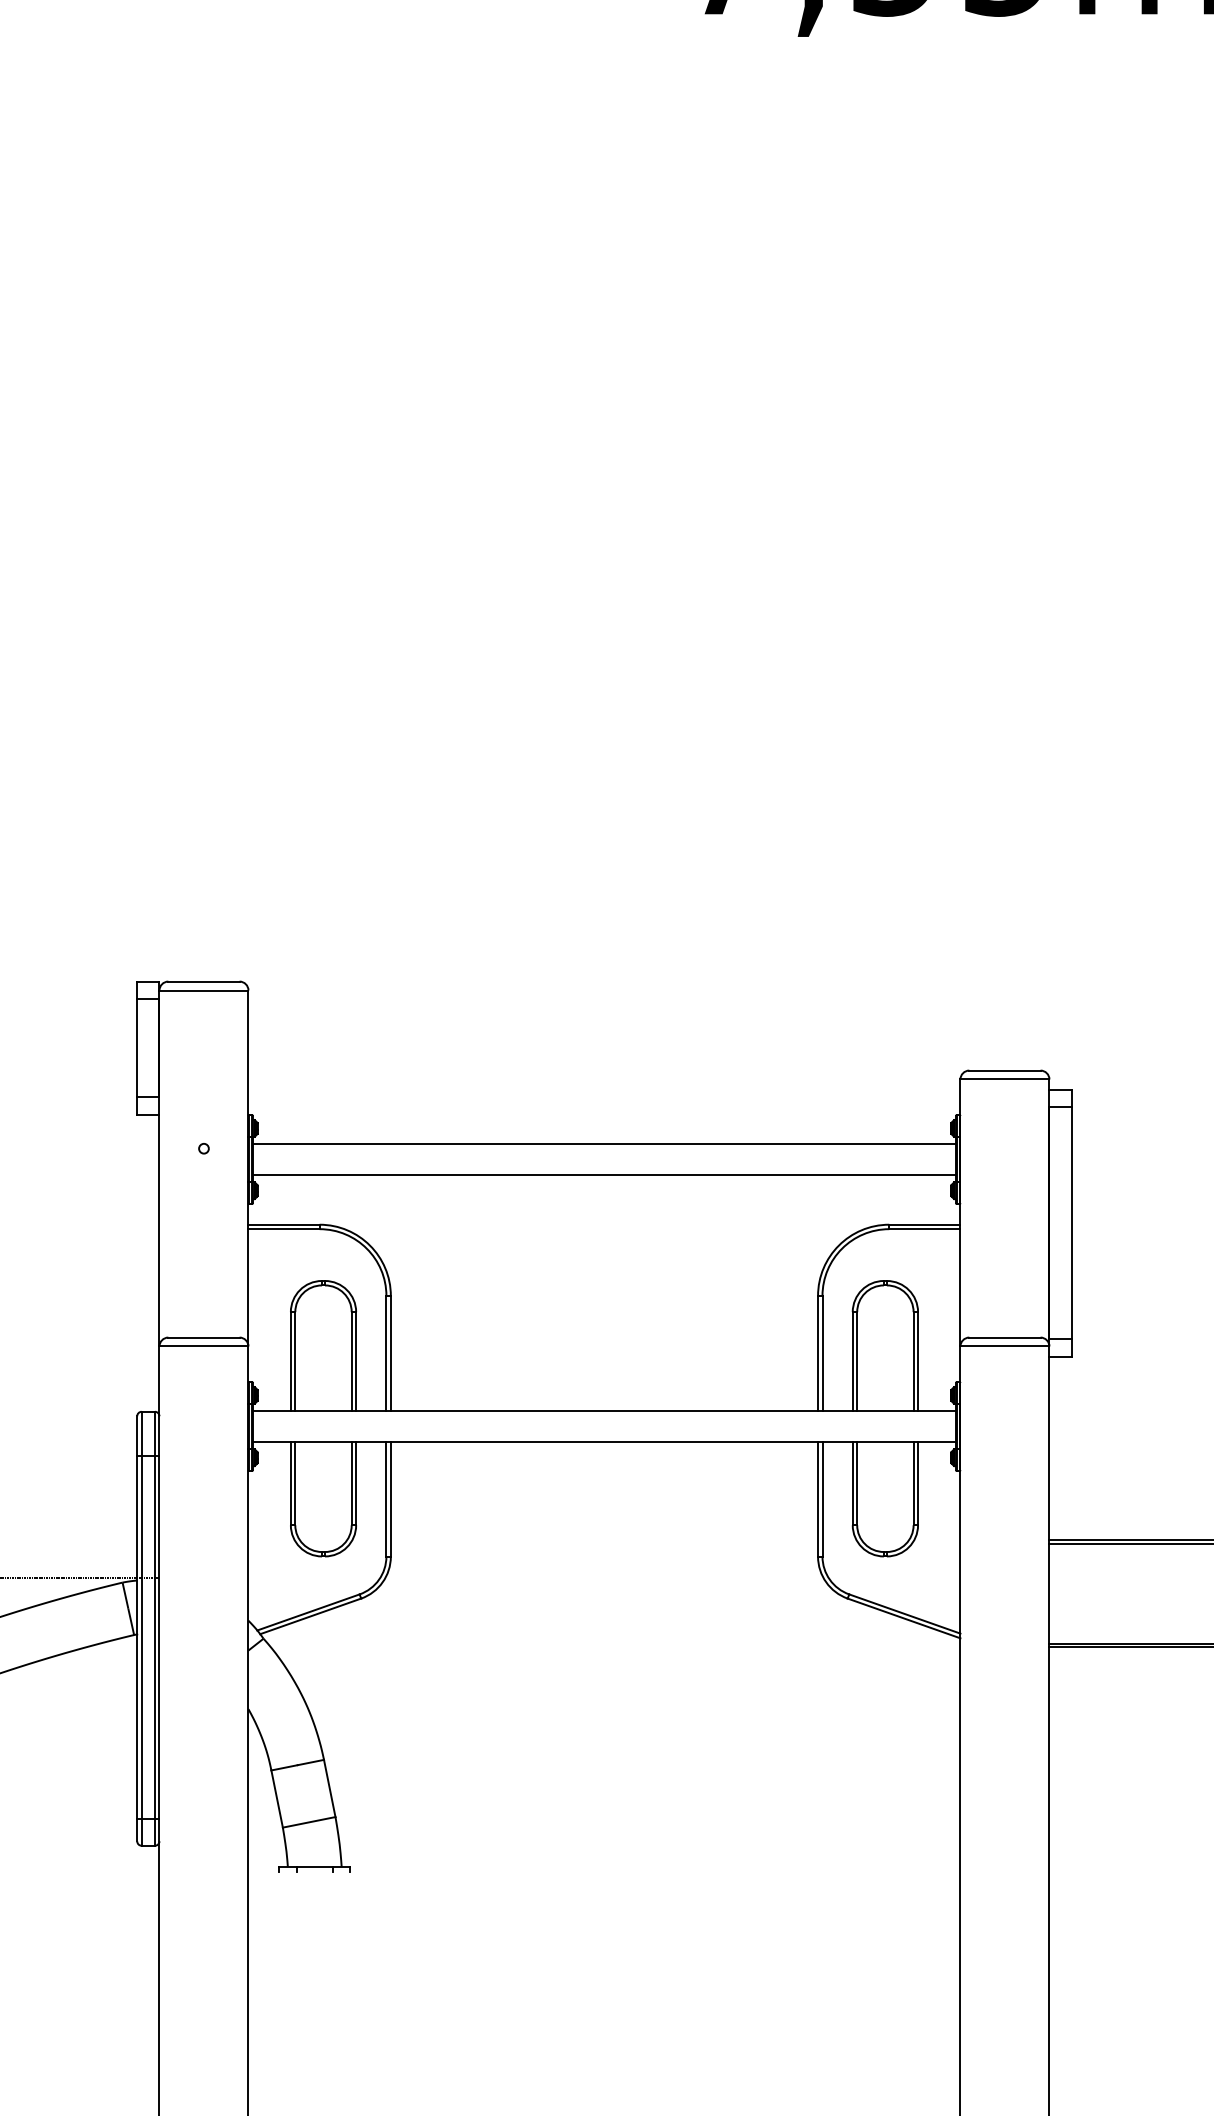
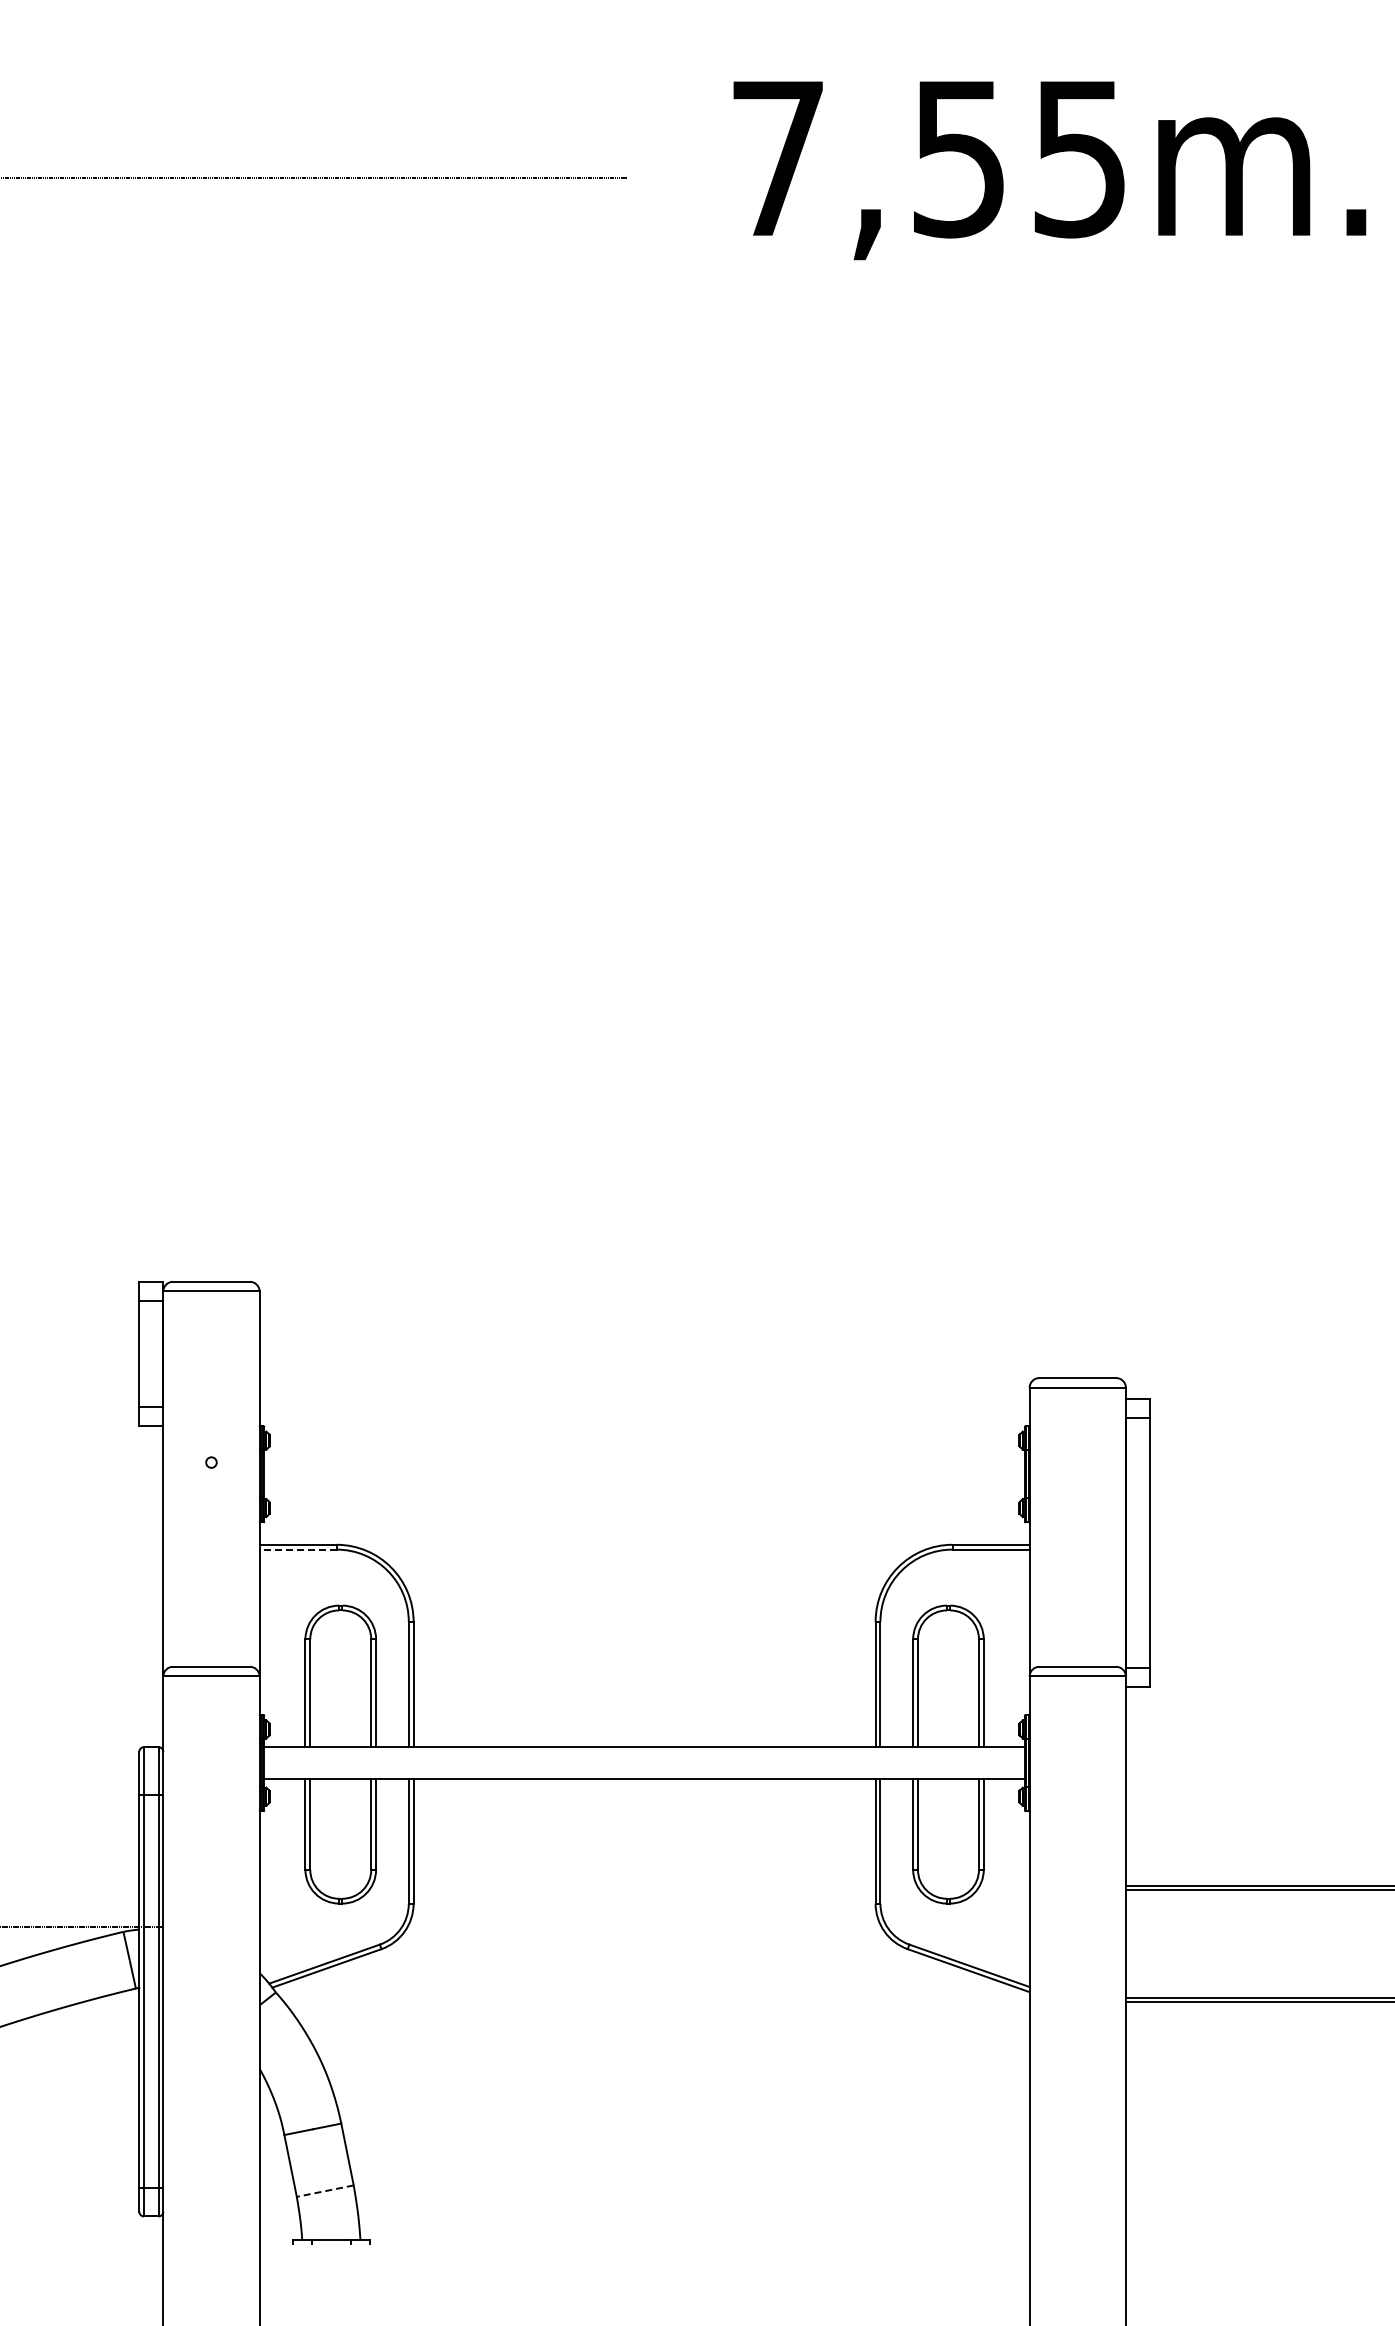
line: (604, 1144) -> (644, 1457), removed
line: (604, 1174) -> (644, 1490), removed
line: (284, 1229) -> (298, 1549), solid -> dashed
line: (308, 1822) -> (324, 2191), solid -> dashed

